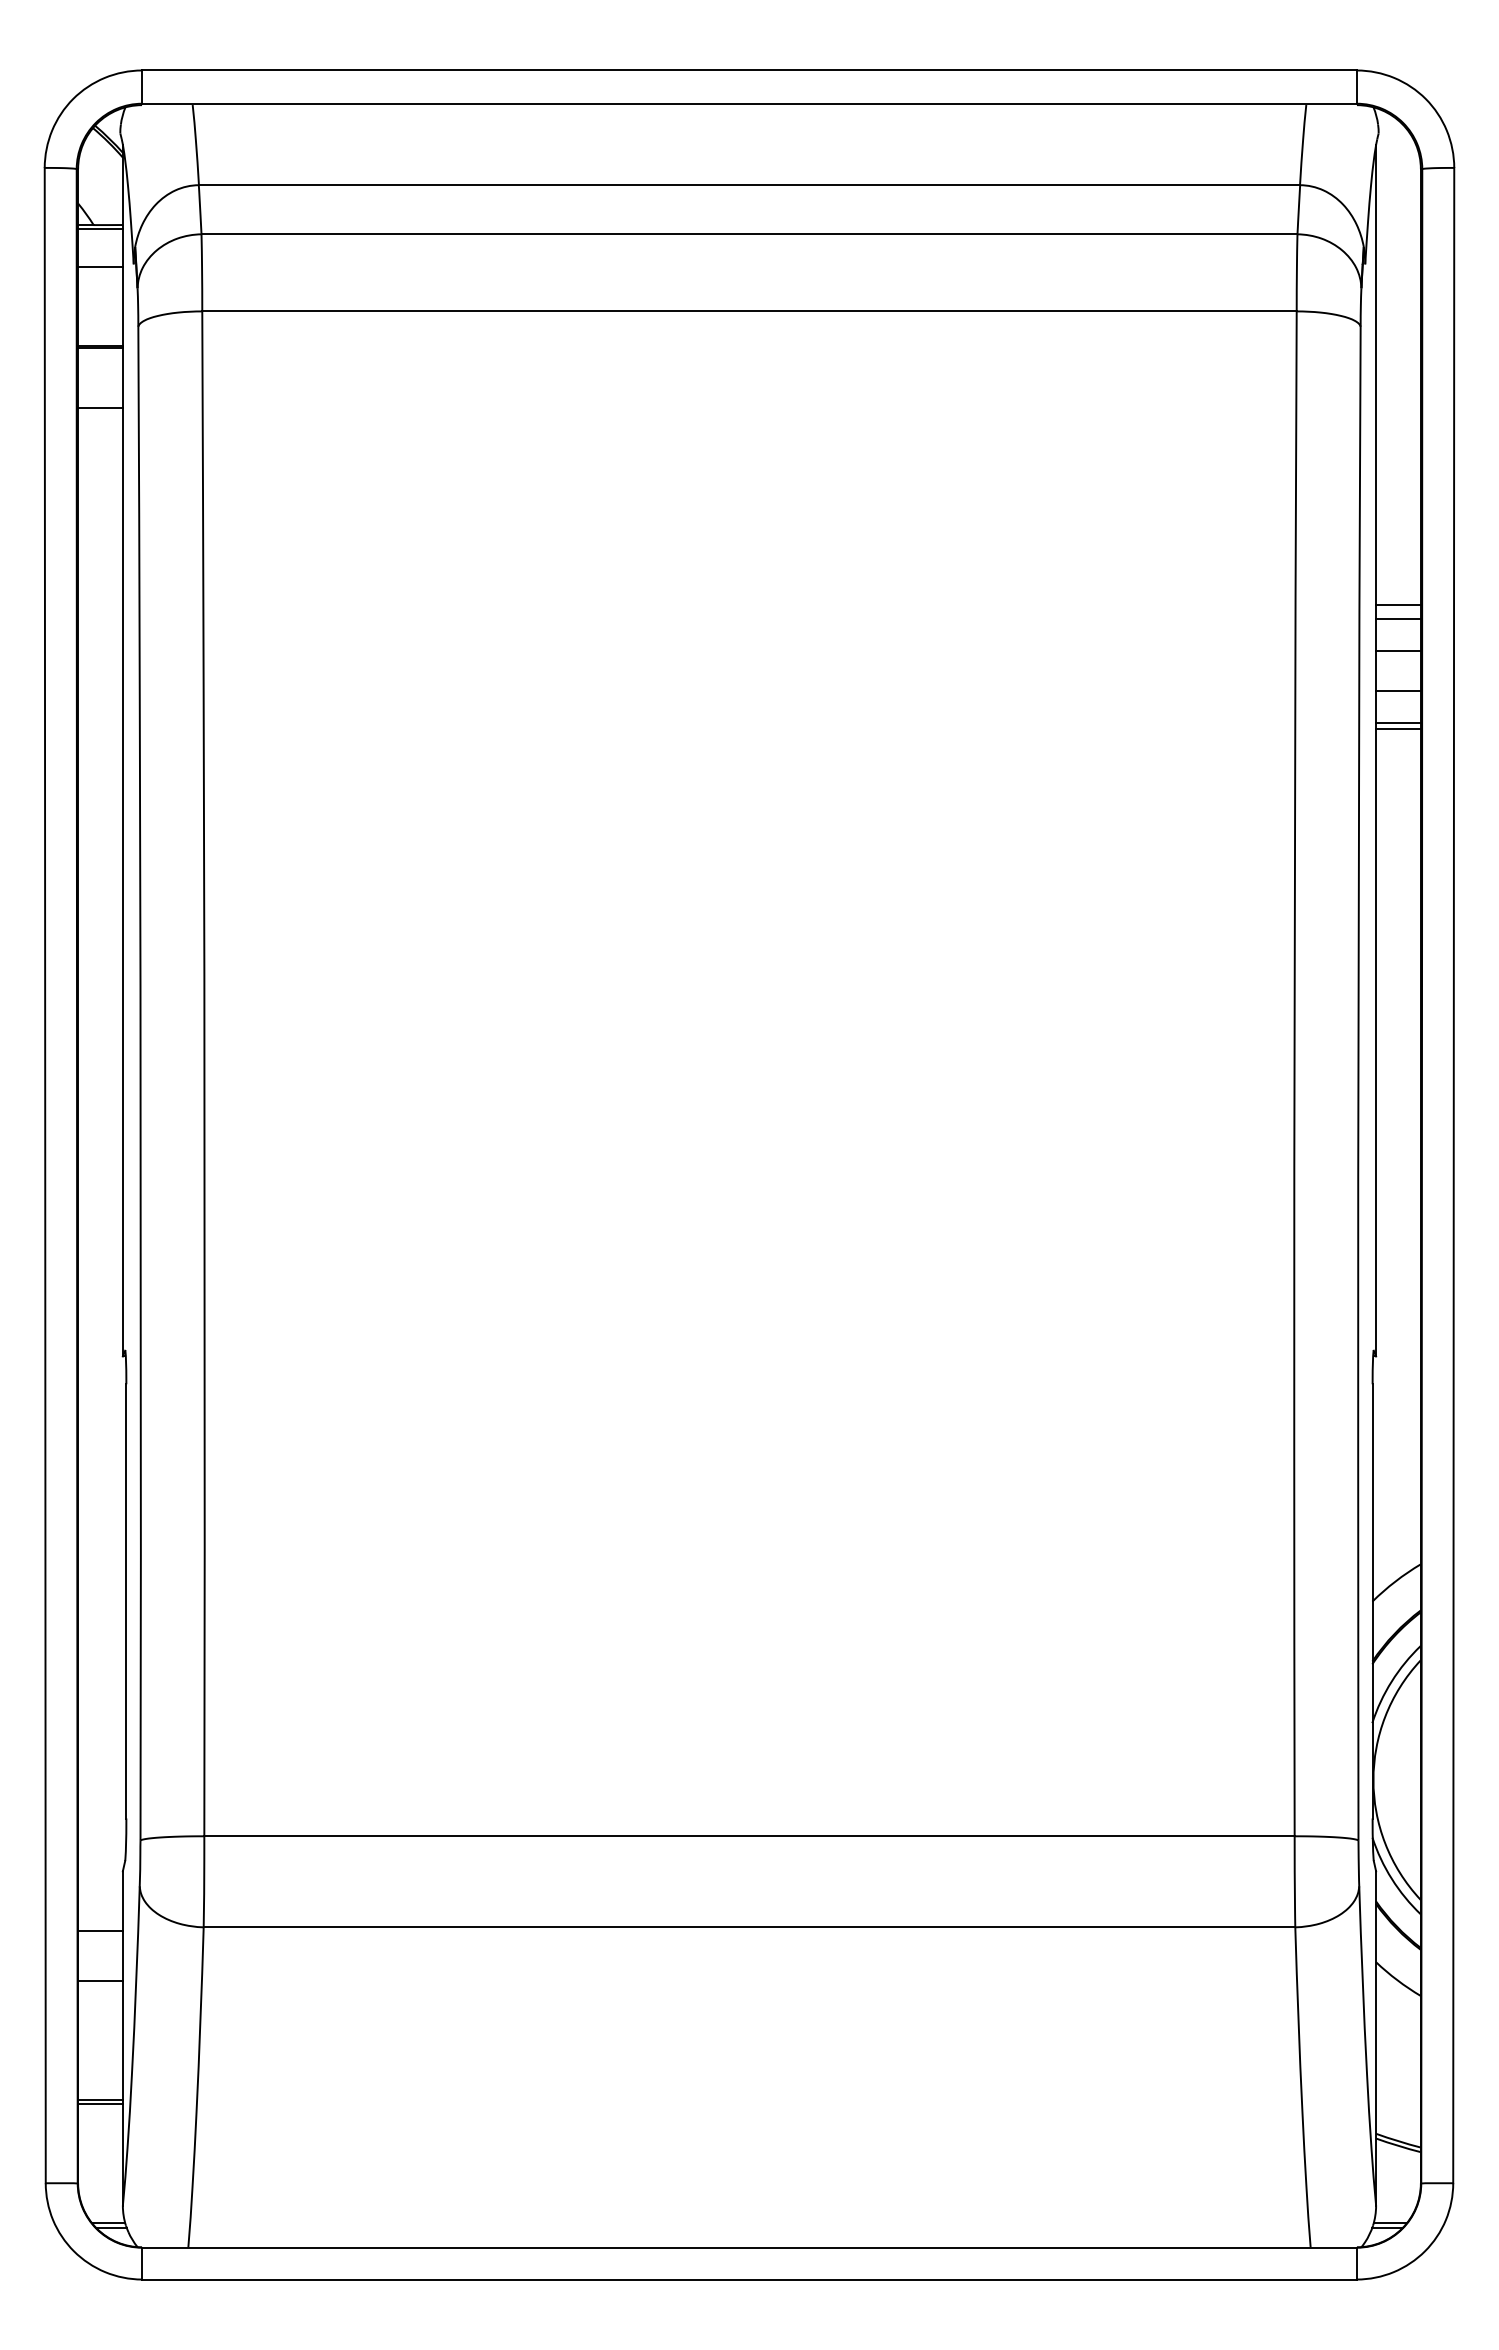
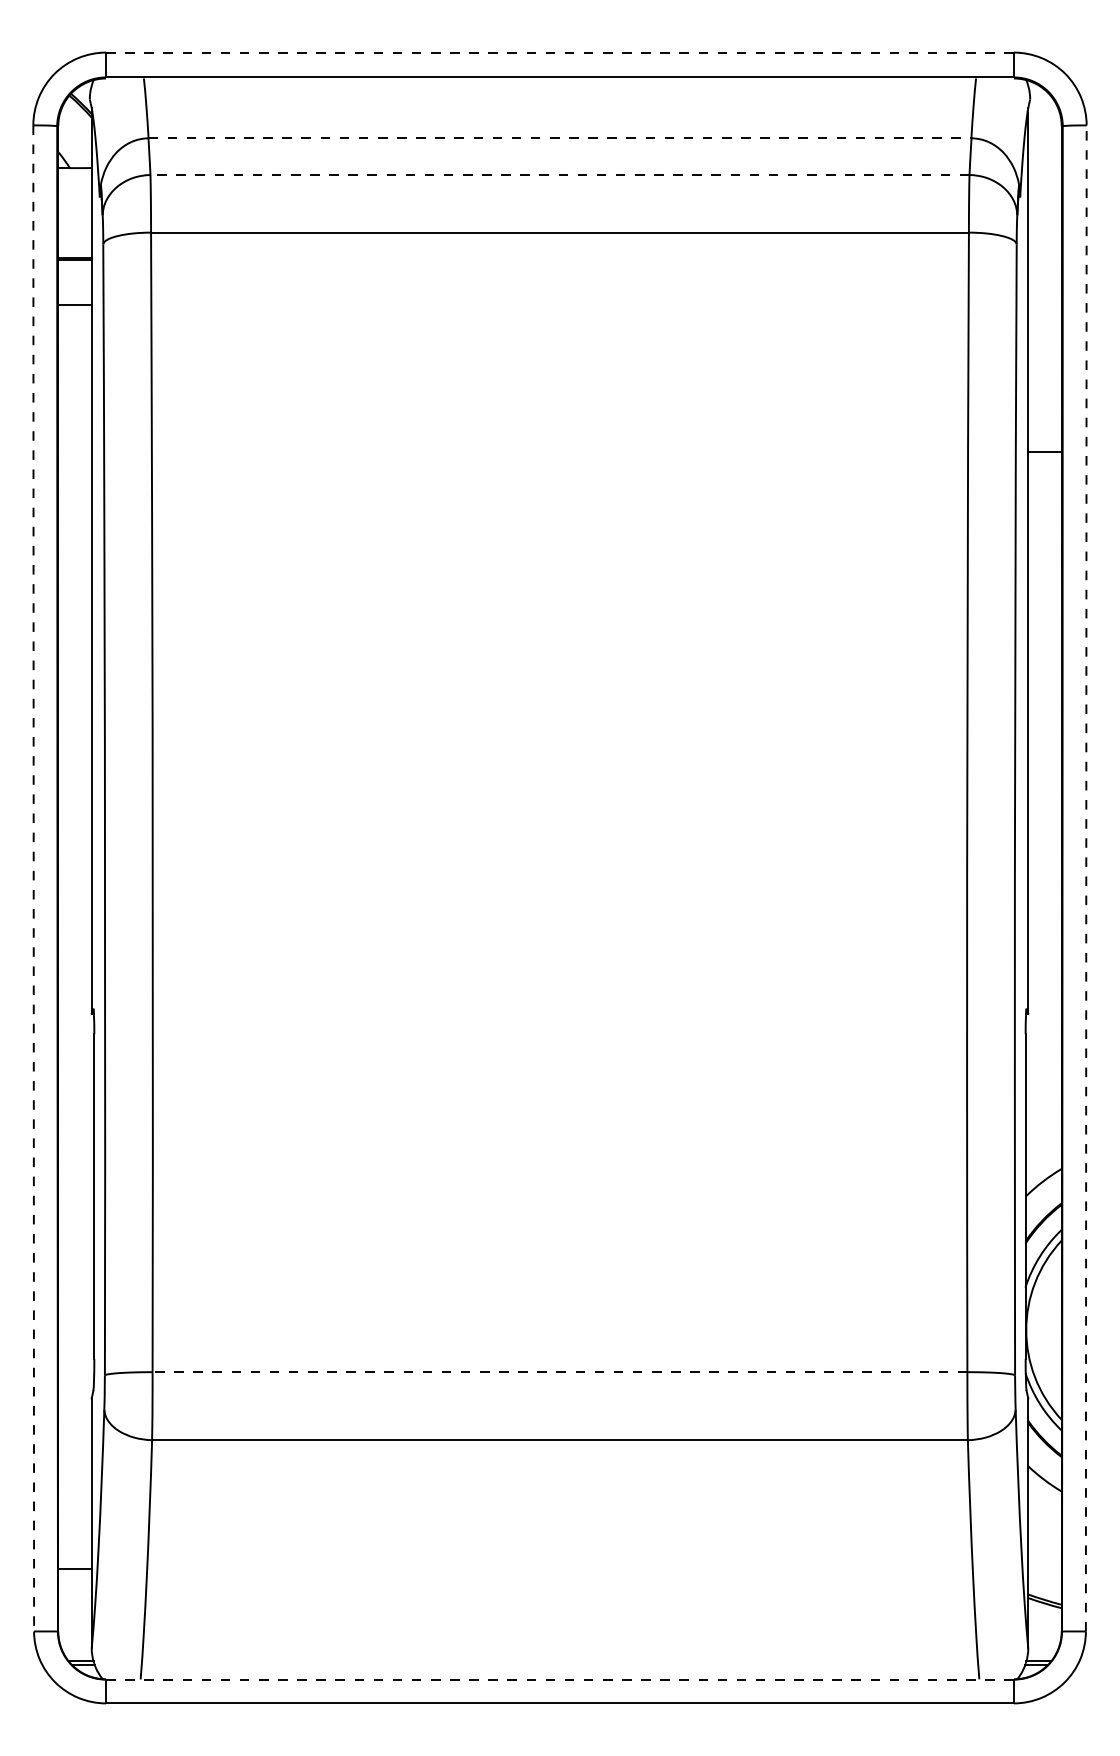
line: (749, 70) -> (560, 52), solid -> dashed
line: (749, 185) -> (560, 138), solid -> dashed
line: (100, 228) -> (75, 170), removed
line: (749, 234) -> (560, 175), solid -> dashed
line: (100, 267) -> (75, 199), removed
line: (1398, 619) -> (1044, 462), removed
line: (1398, 651) -> (1044, 486), removed
line: (1398, 690) -> (1044, 515), removed
line: (1398, 722) -> (1044, 539), removed
line: (1398, 729) -> (1044, 545), removed
line: (45, 1175) -> (33, 878), solid -> dashed
line: (1453, 1175) -> (1086, 878), solid -> dashed
line: (749, 1836) -> (560, 1372), solid -> dashed
line: (100, 1931) -> (75, 1443), removed
line: (100, 1981) -> (75, 1480), removed
line: (100, 2104) -> (75, 1572), removed
line: (749, 2247) -> (560, 1679), solid -> dashed

